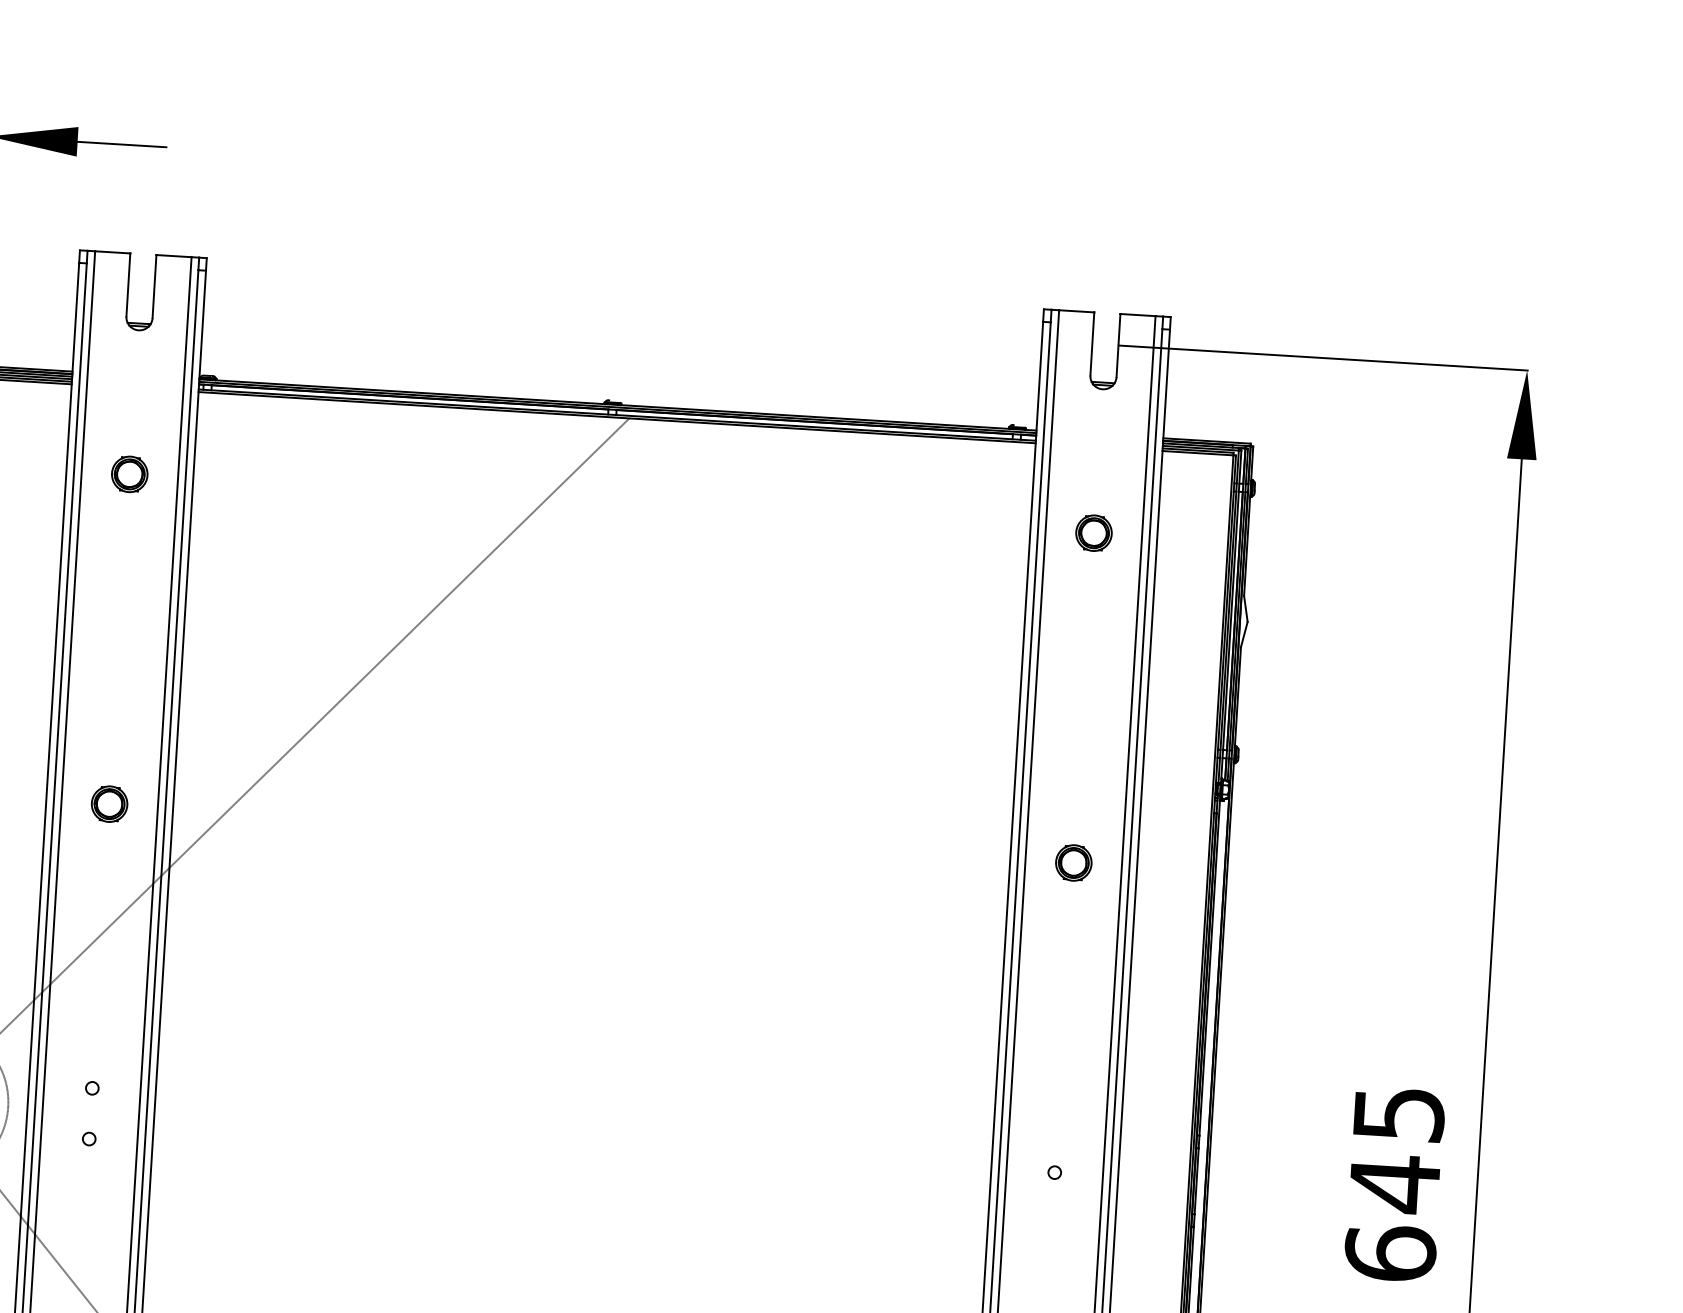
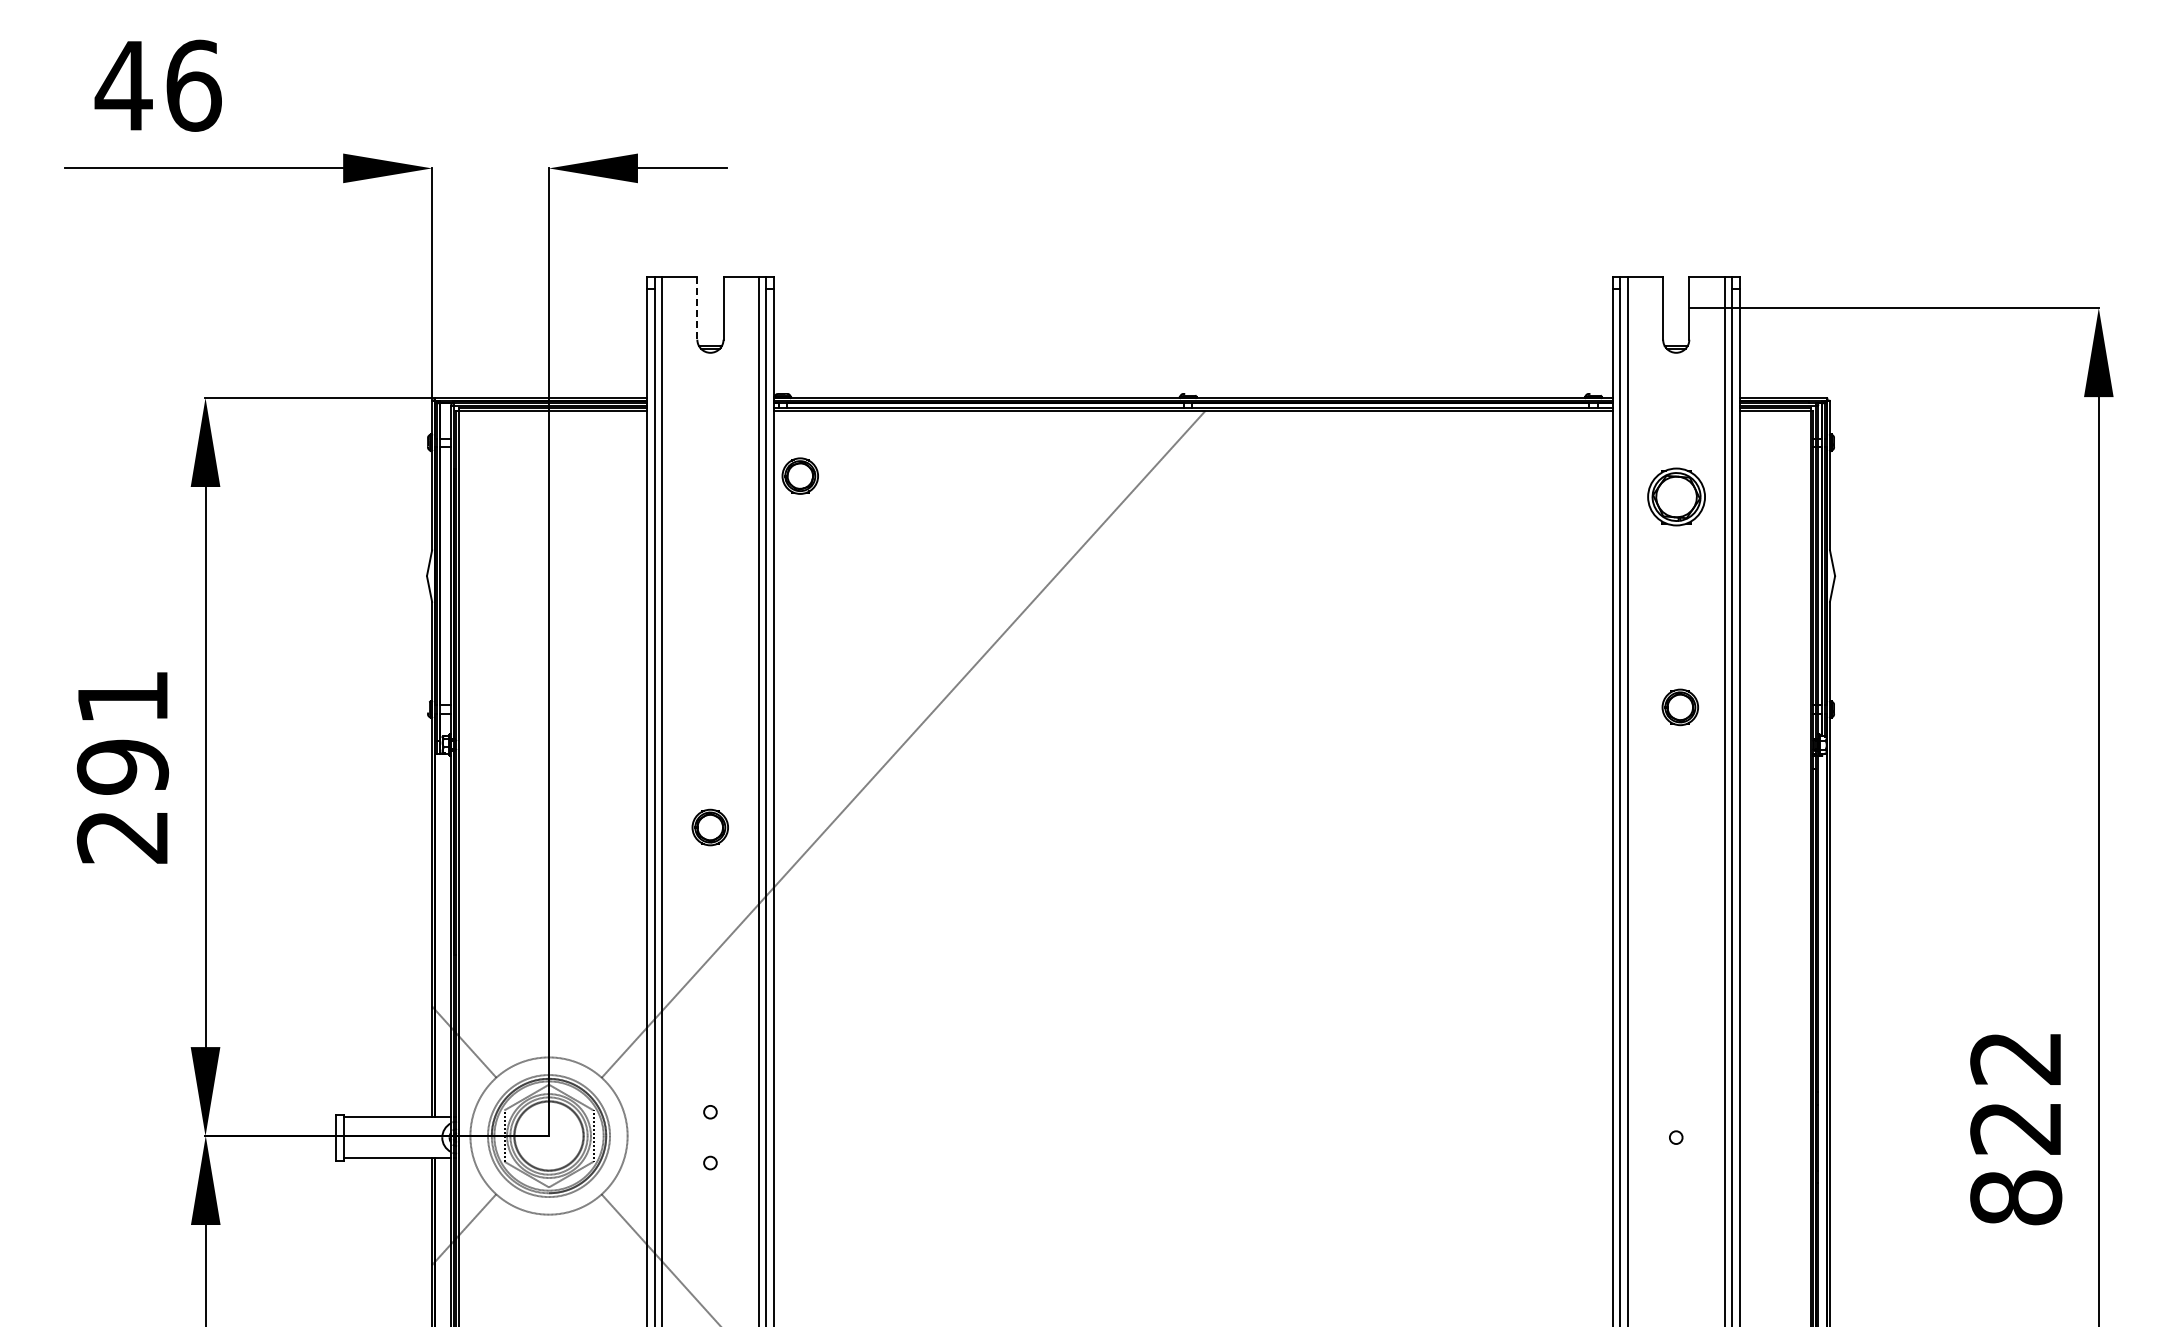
line: (128, 285) -> (697, 308), solid -> dashed
part: (128, 473) -> (799, 475), moved
part: (1093, 532) -> (1675, 496), size x1.6
part: (1072, 863) -> (1679, 707), moved
text: (1394, 1184) -> (2016, 1128), 645 -> 822

